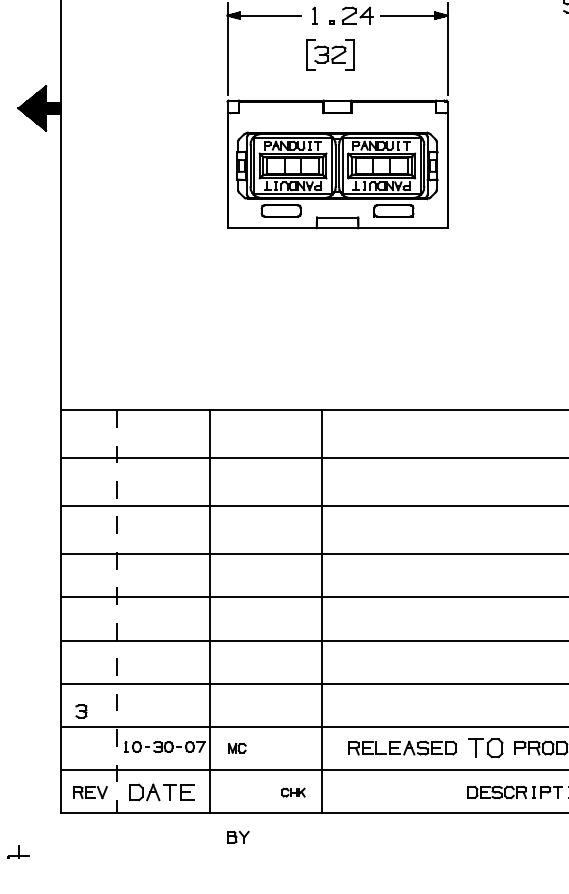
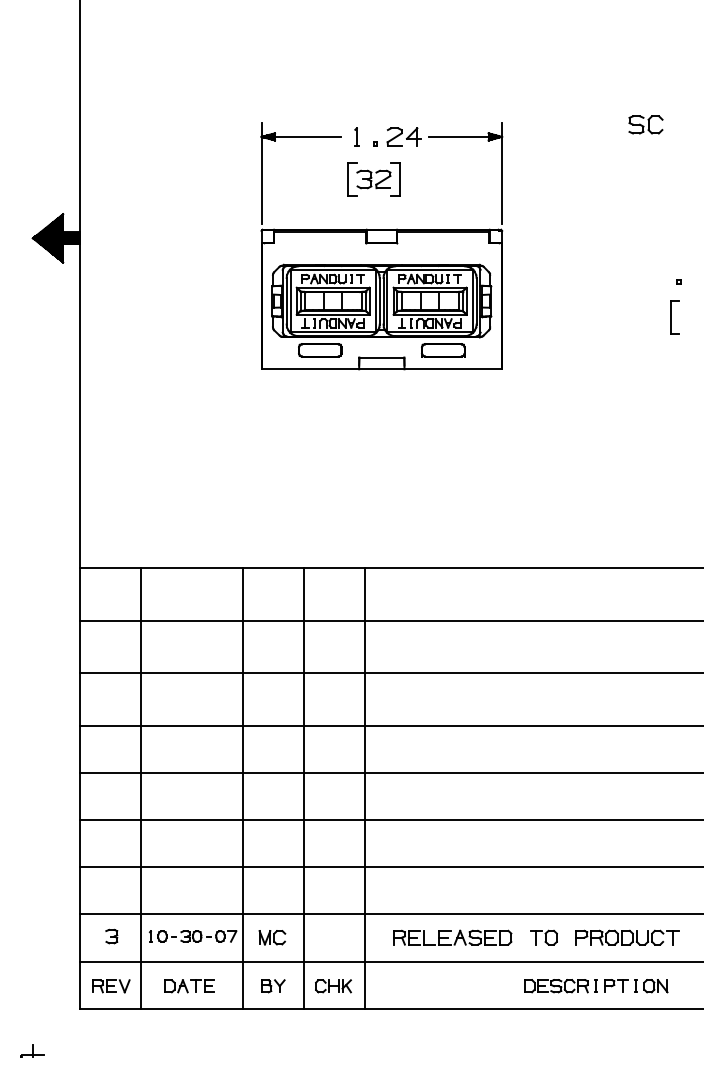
line: (265, 611) -> (303, 788), added
line: (116, 612) -> (140, 789), dashed -> solid
part: (81, 711) -> (111, 936), moved
part: (237, 747) -> (272, 937), size x1.43
part: (485, 747) -> (543, 937), size x0.71
part: (161, 792) -> (189, 986), size x0.71
part: (293, 792) -> (333, 986), size x1.43
part: (238, 837) -> (273, 986), moved

